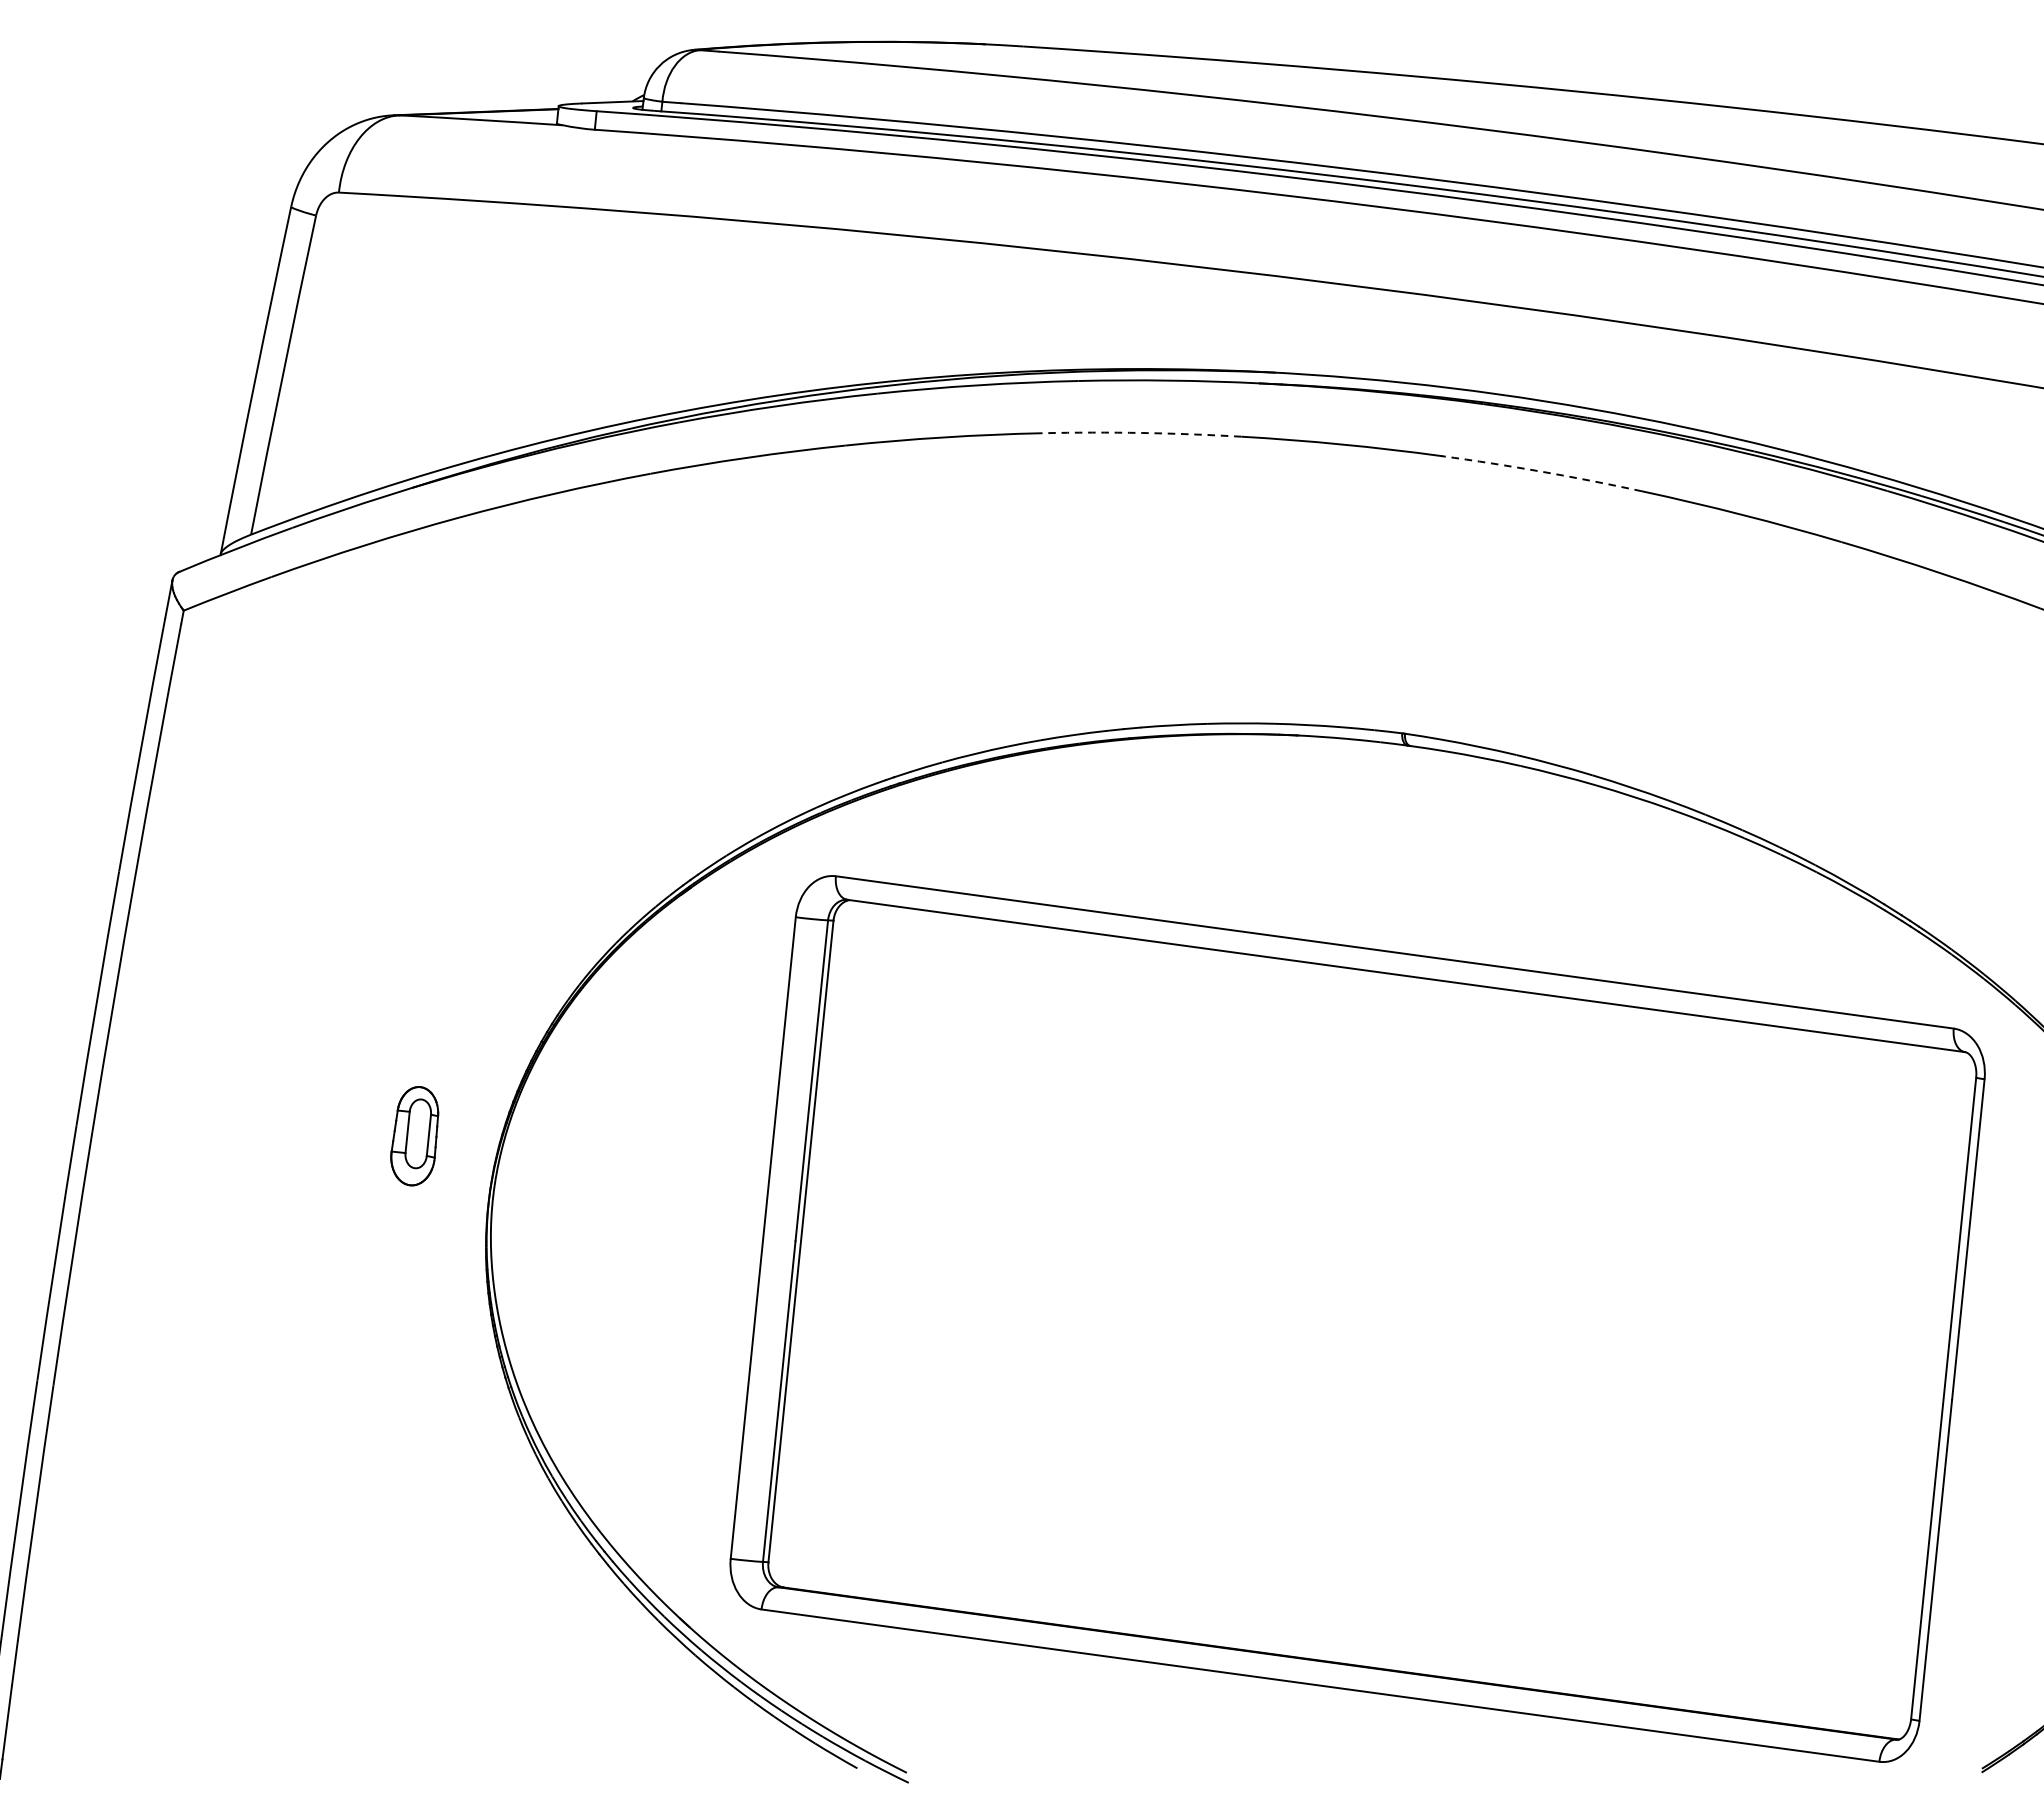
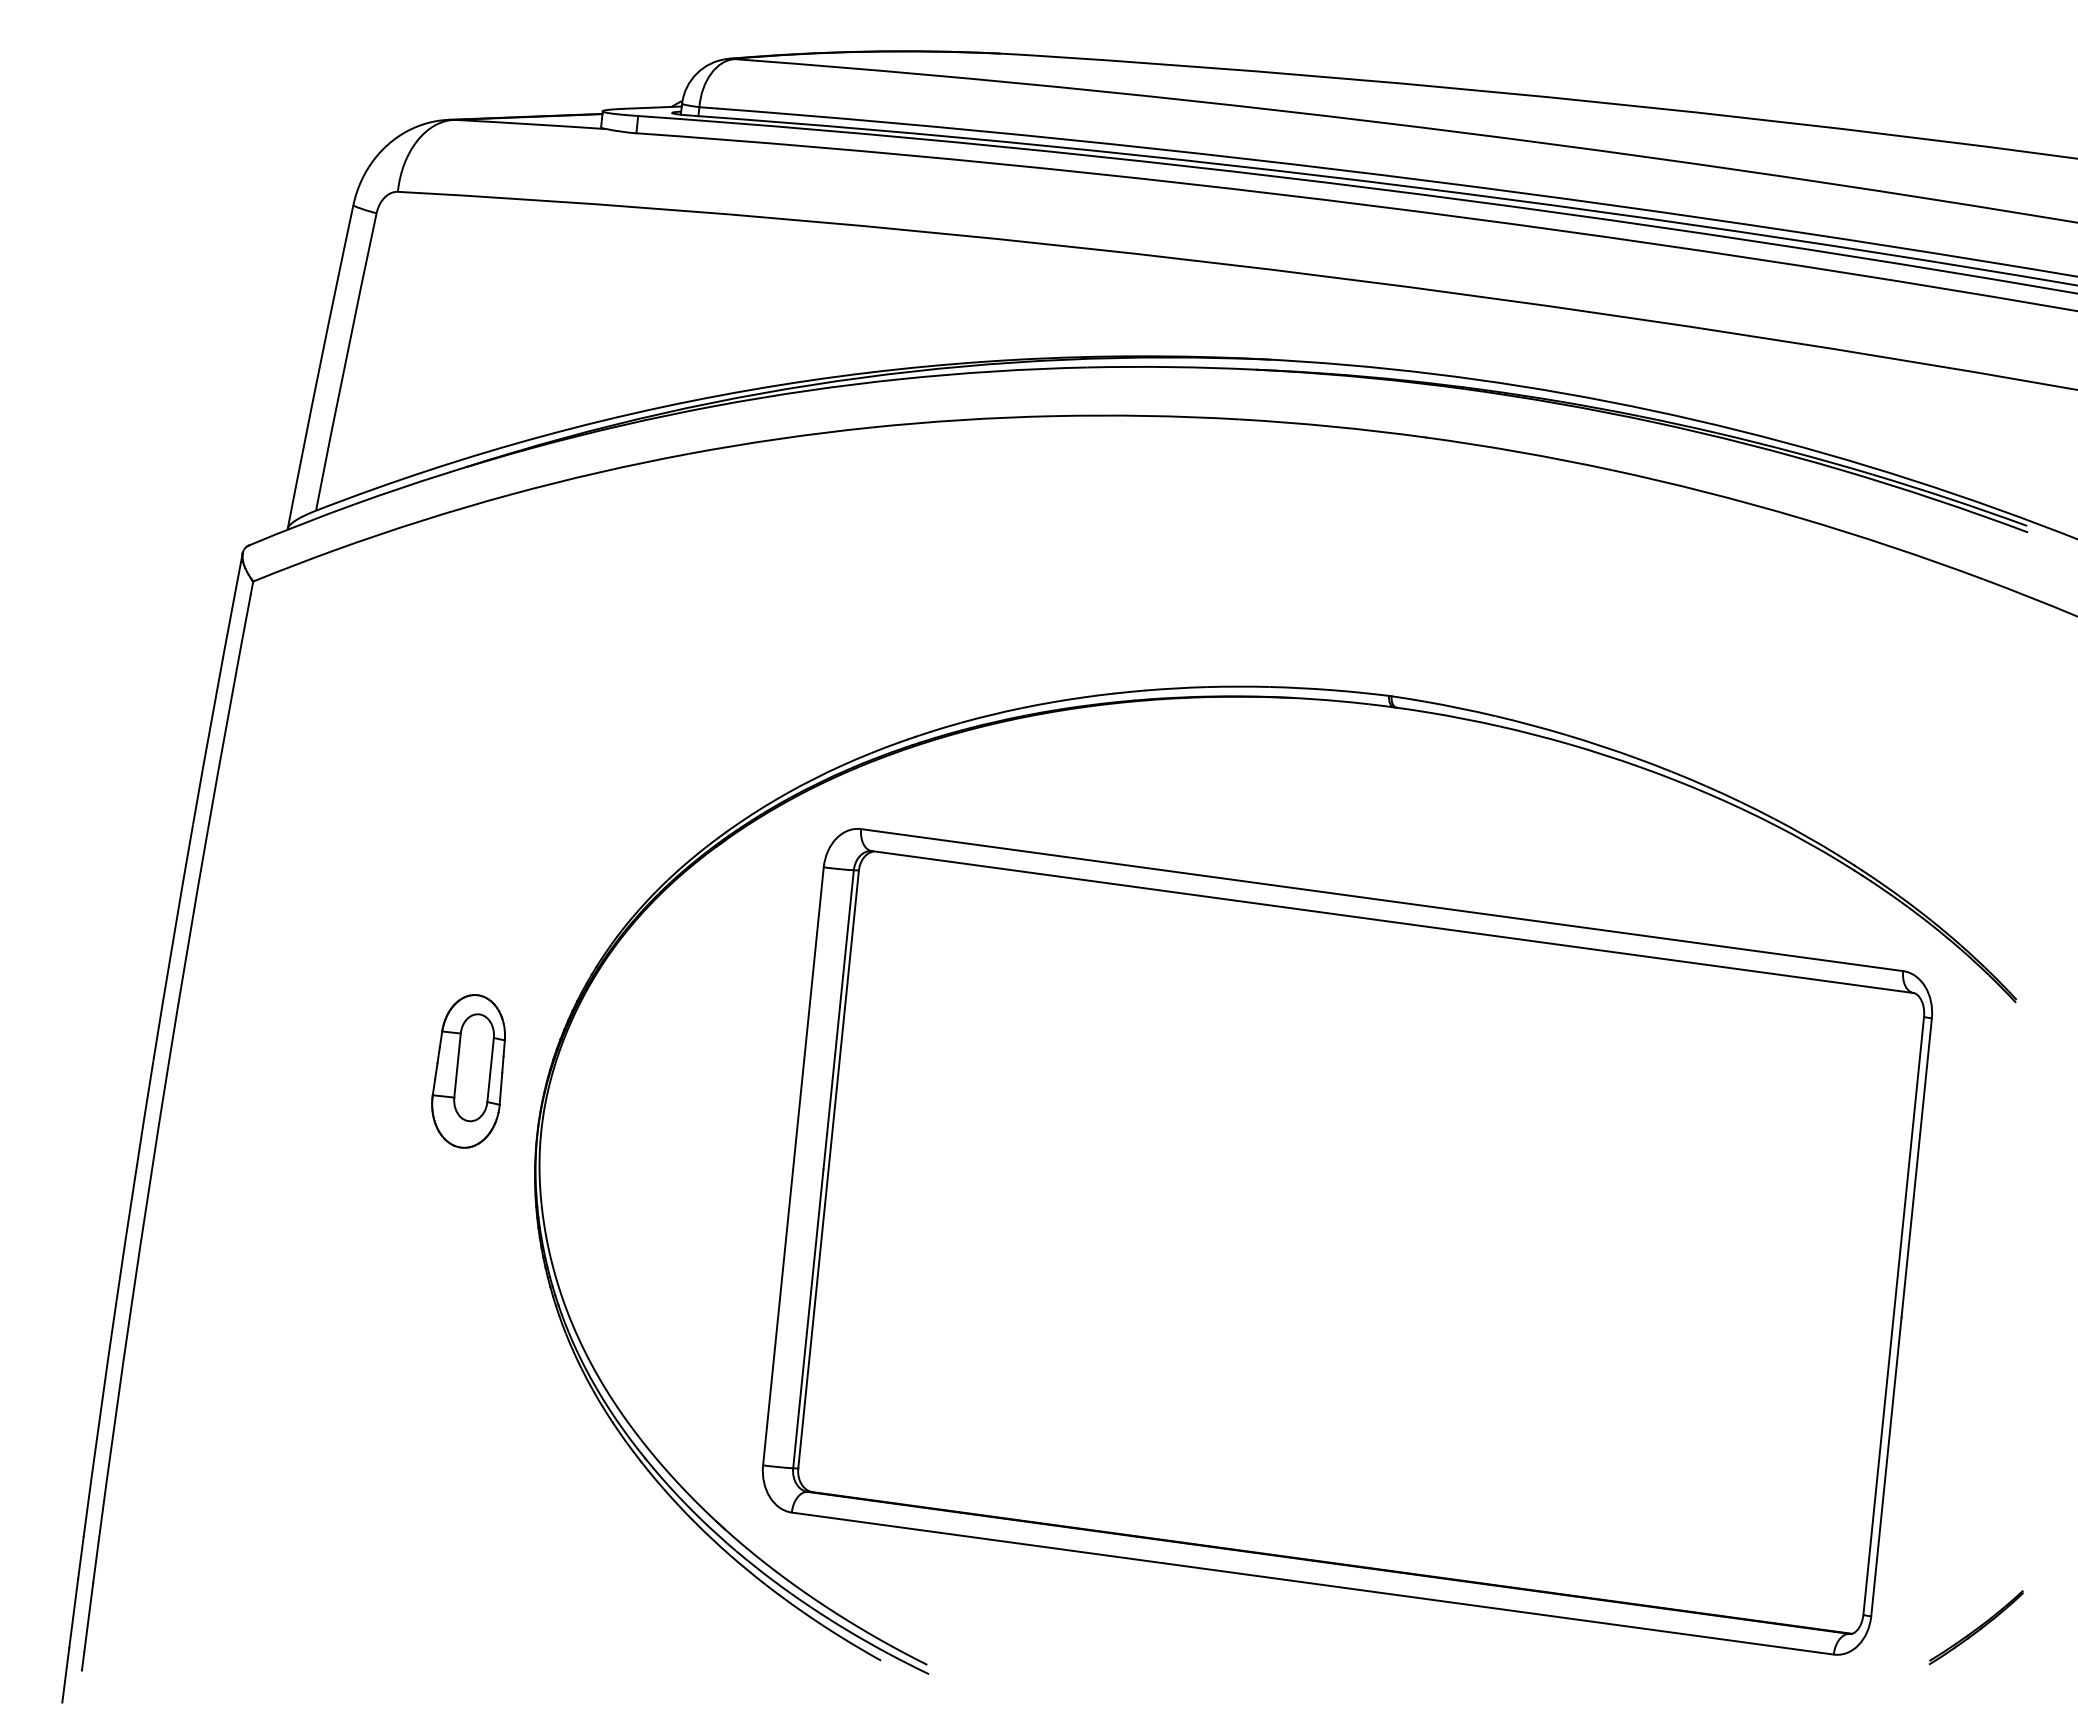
arc: (1142, 432) -> (1146, 415), dashed -> solid
arc: (1542, 472) -> (1519, 452), dashed -> solid
part: (414, 1136) -> (468, 1071), size x1.67

